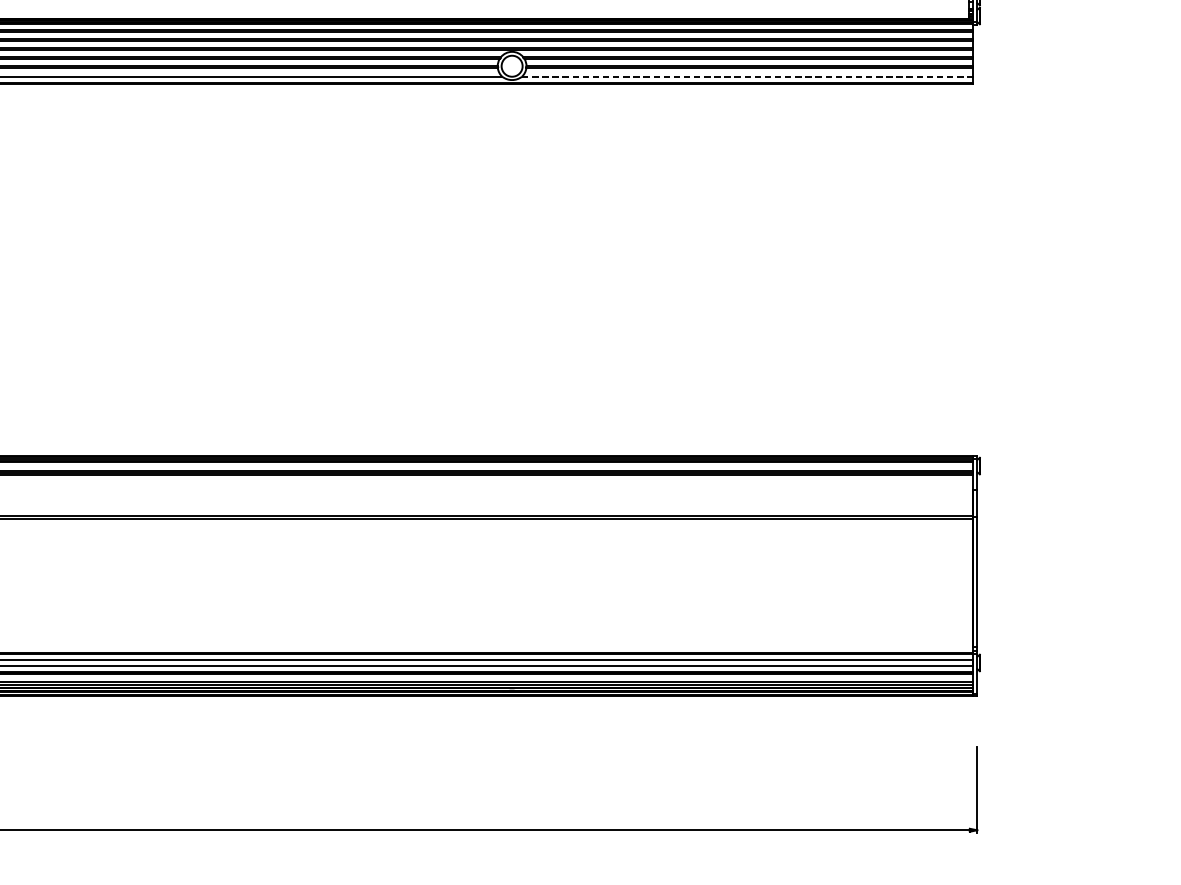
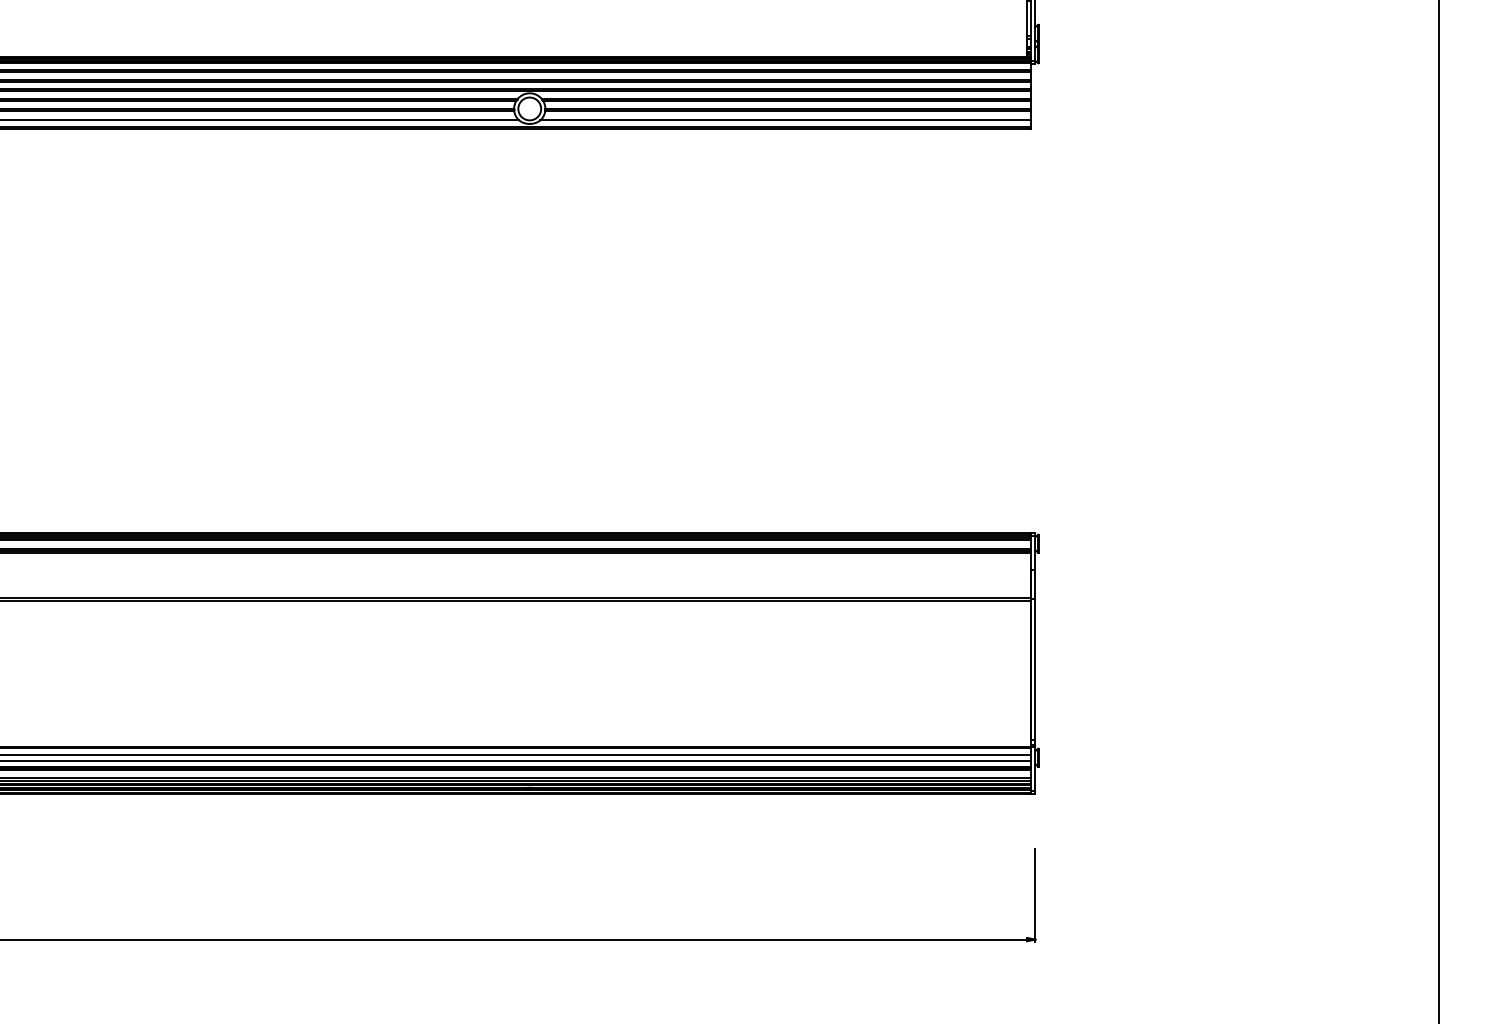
line: (748, 76) -> (786, 120), dashed -> solid

